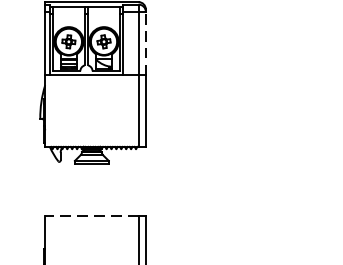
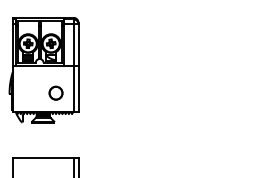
line: (145, 42) -> (78, 44), dashed -> solid
circle: (110, 116) -> (55, 92), added
line: (90, 215) -> (42, 157), dashed -> solid

